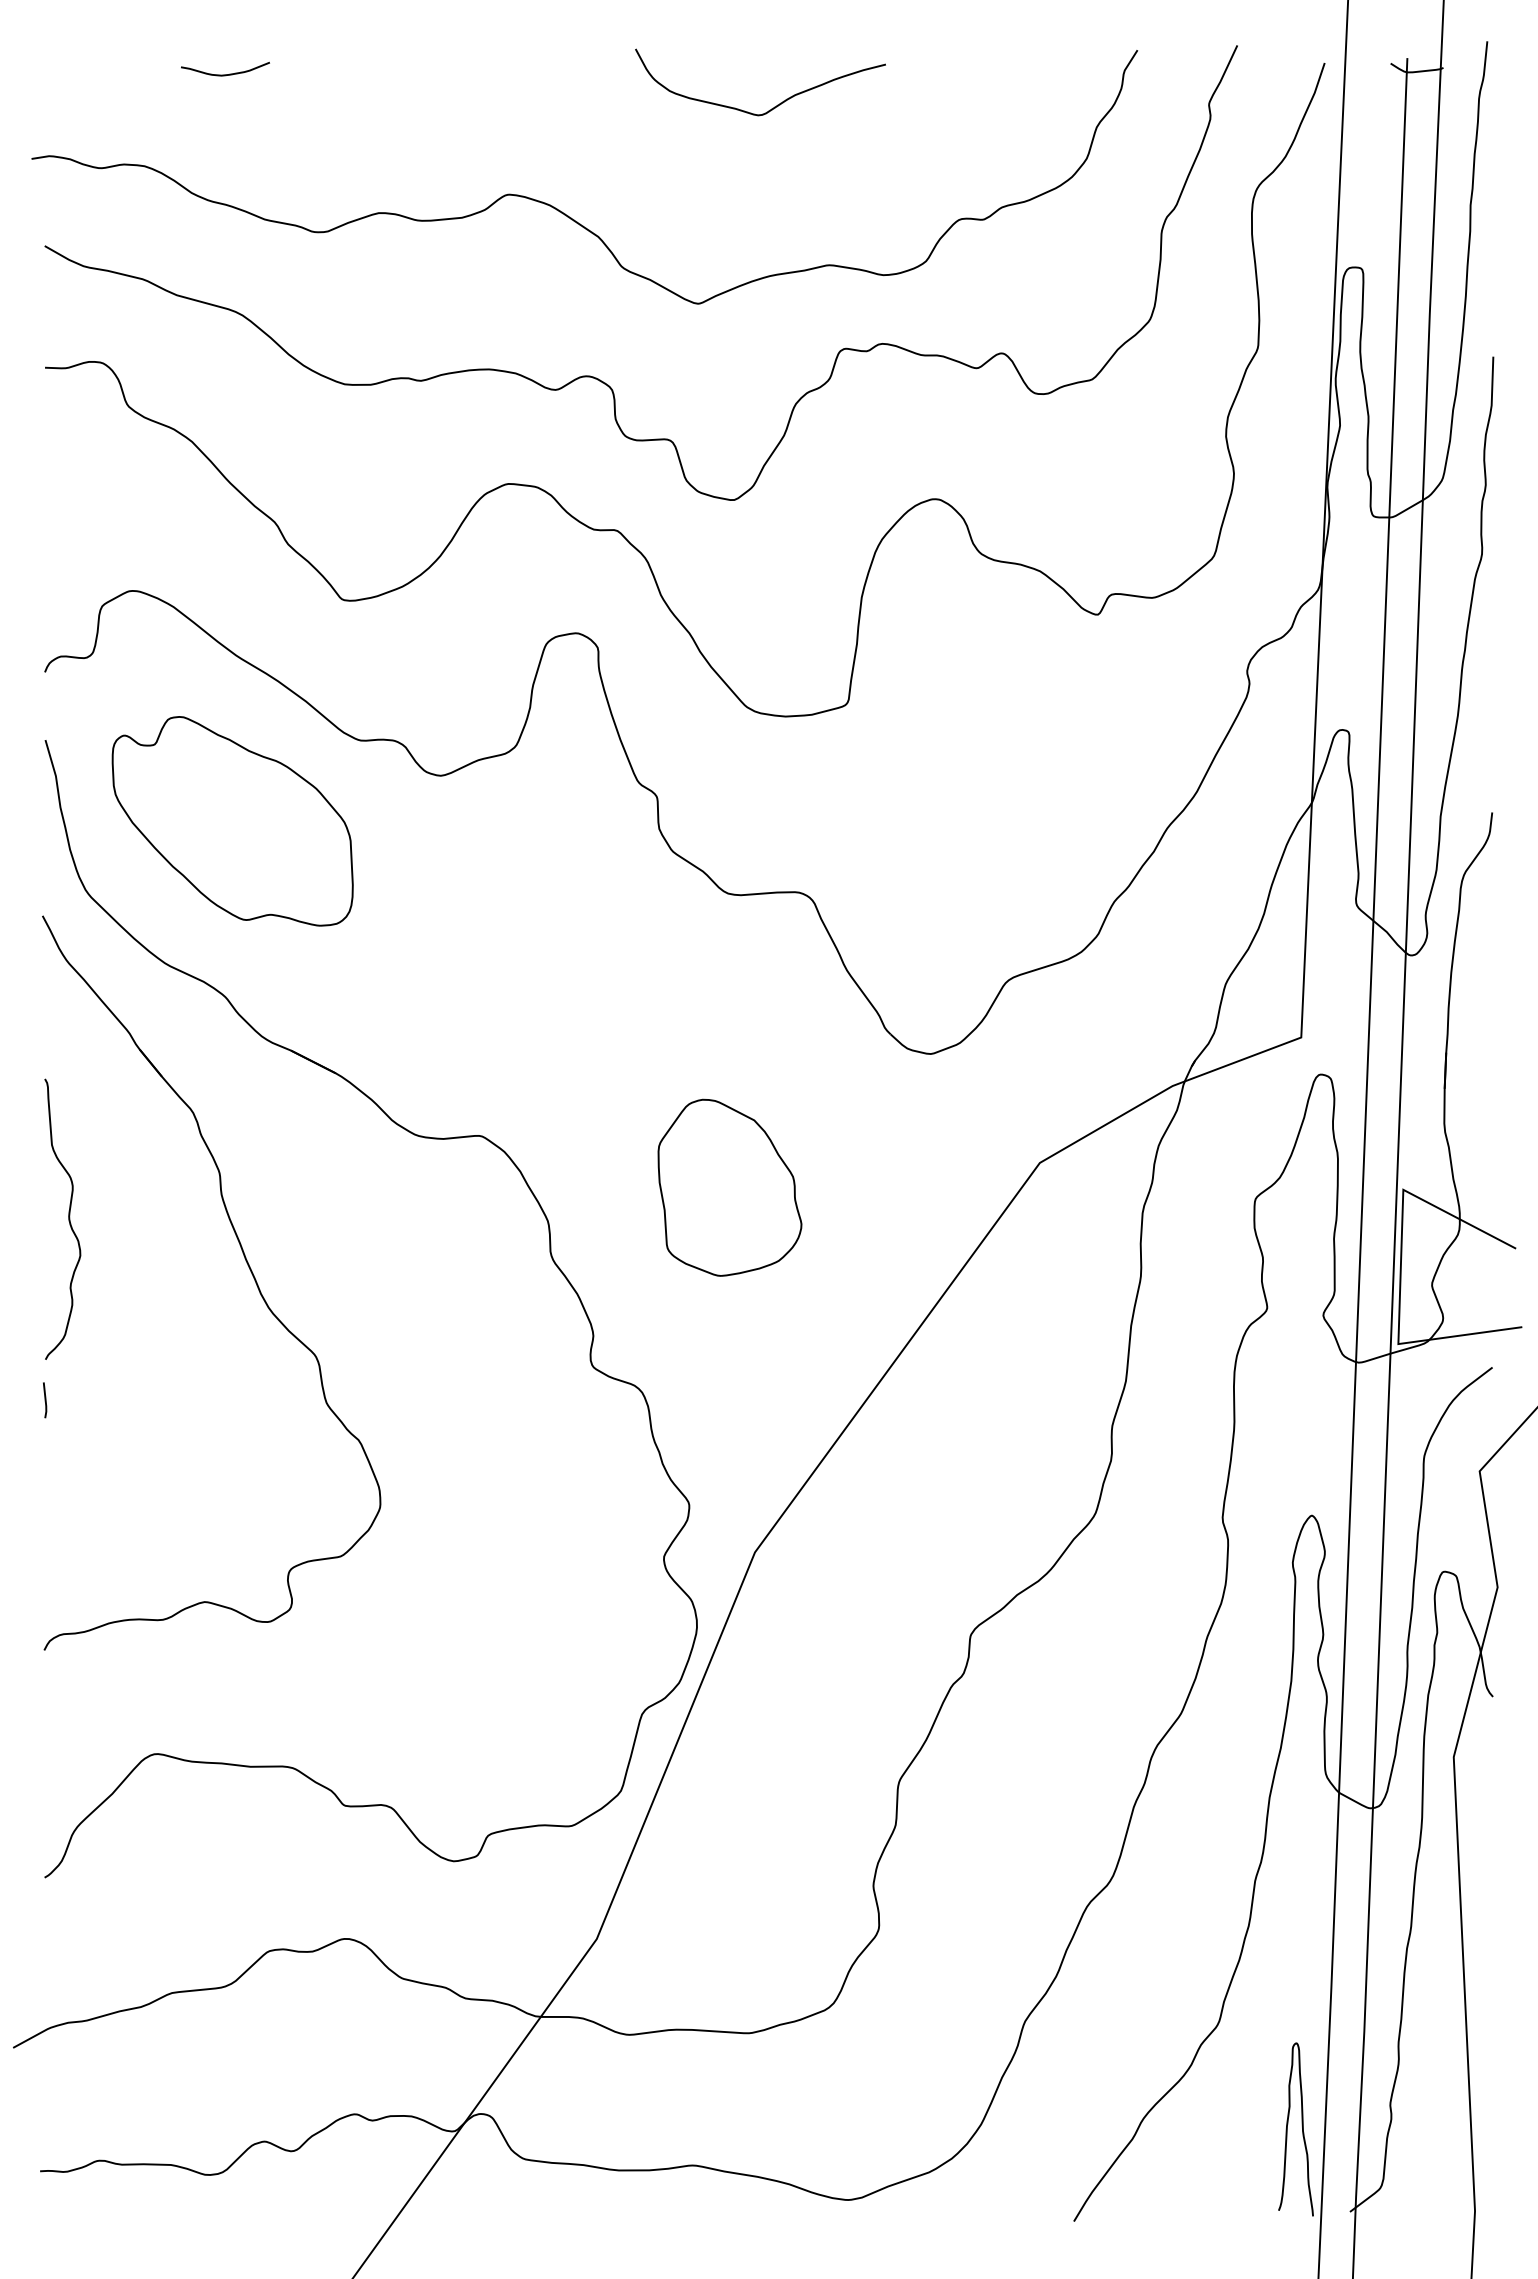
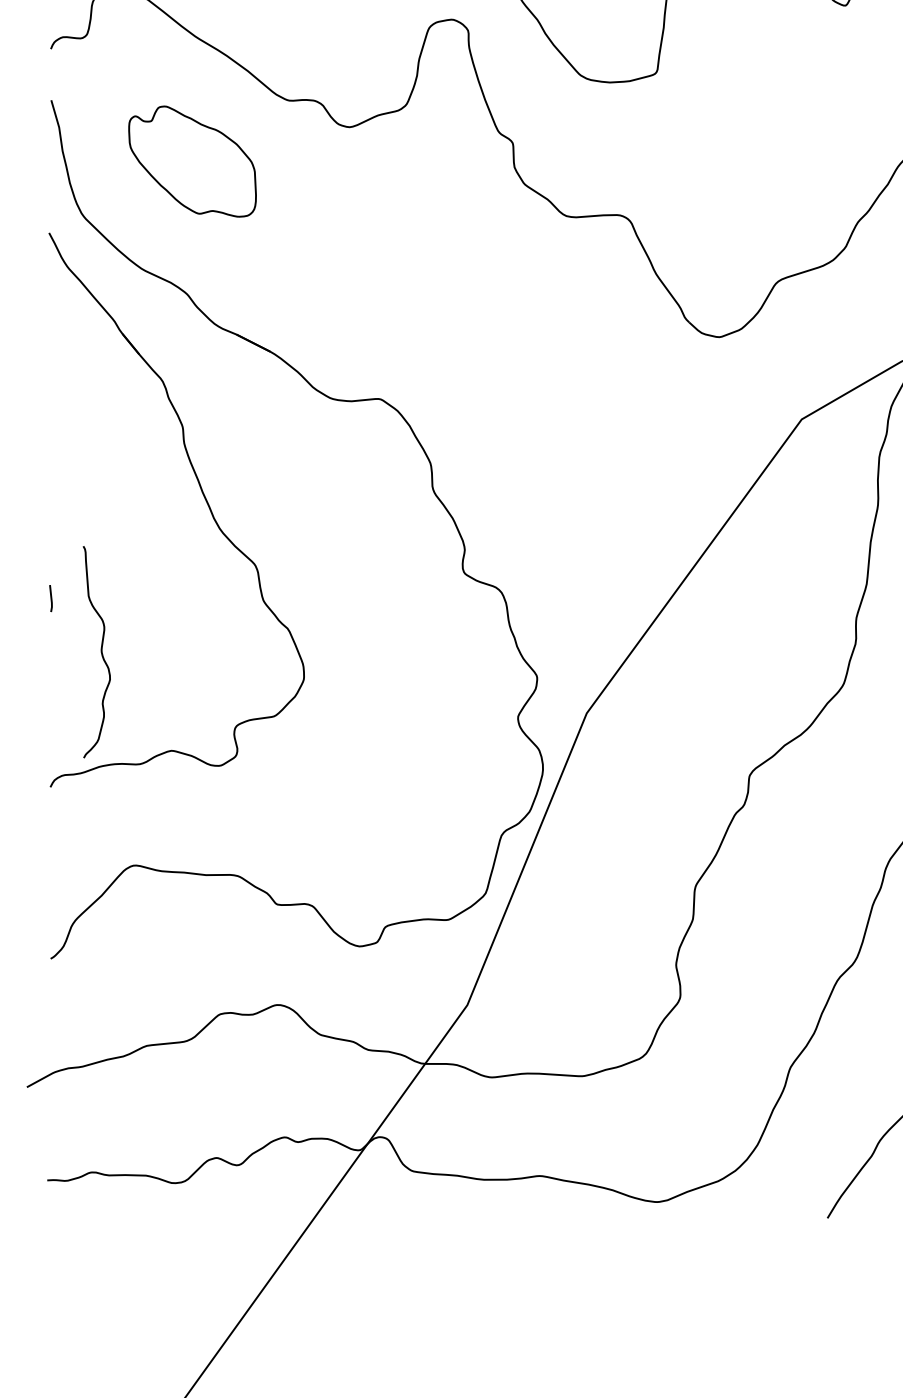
part: (232, 821) -> (192, 161), size x0.7
part: (729, 1187) -> (567, 437), removed
curve: (68, 1218) -> (101, 651), moved

